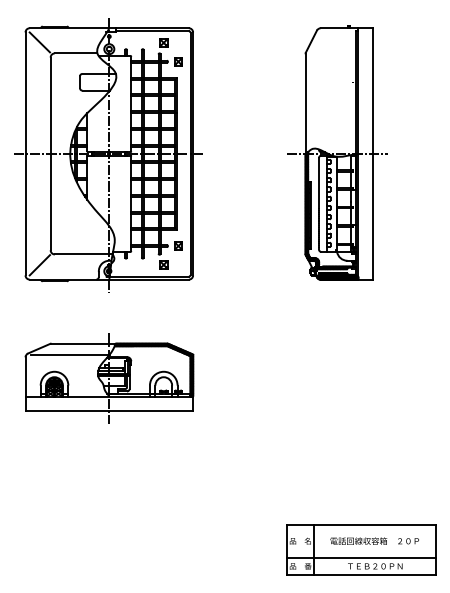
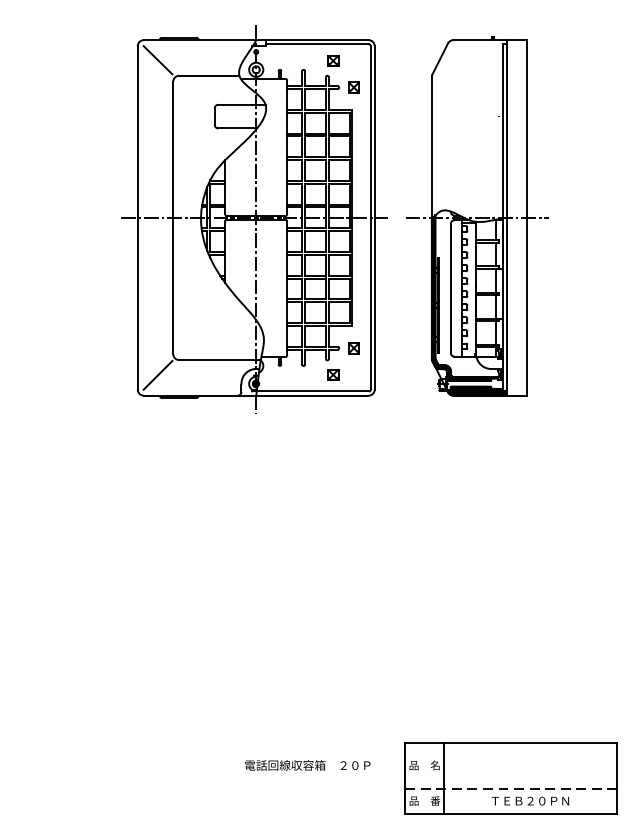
part: (108, 155) -> (255, 220), moved
part: (109, 378) -> (154, 535), removed
text: (374, 540) -> (307, 764), moved
line: (361, 557) -> (511, 788), solid -> dashed

